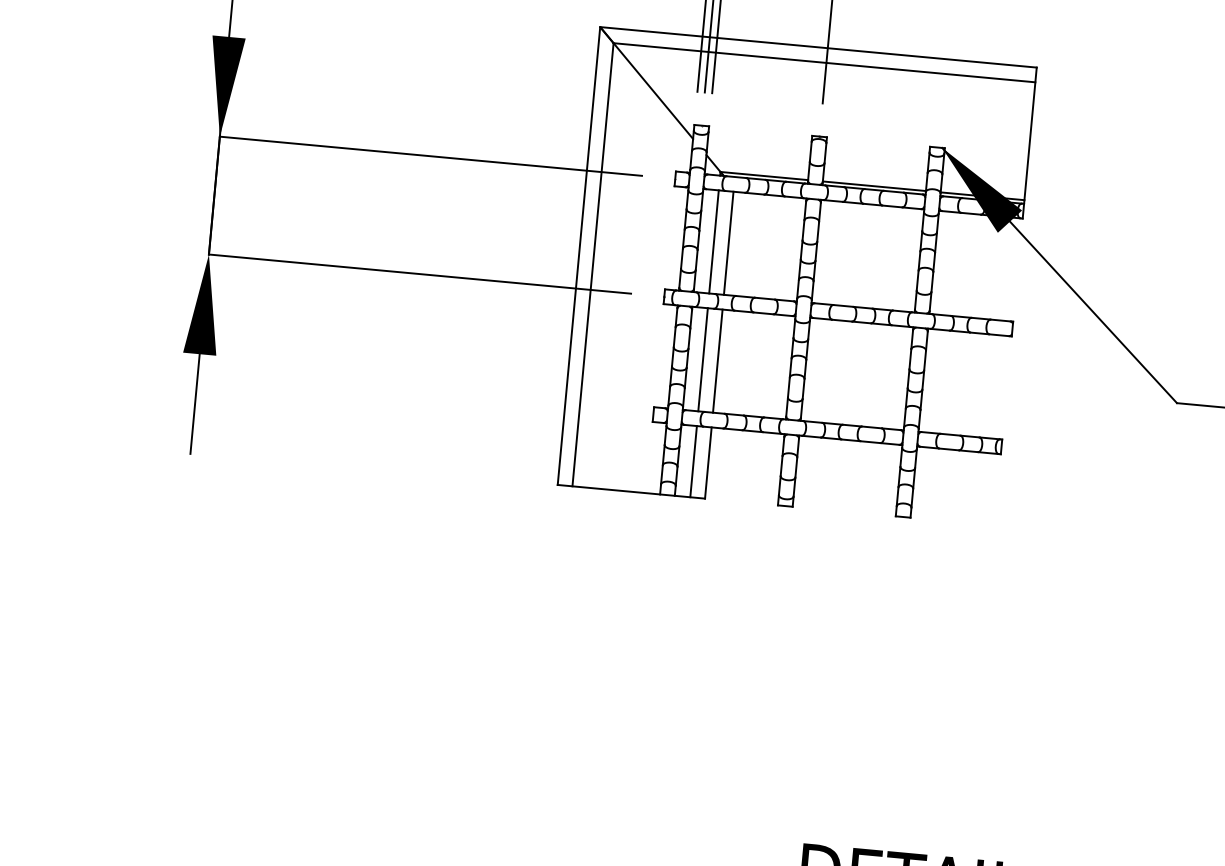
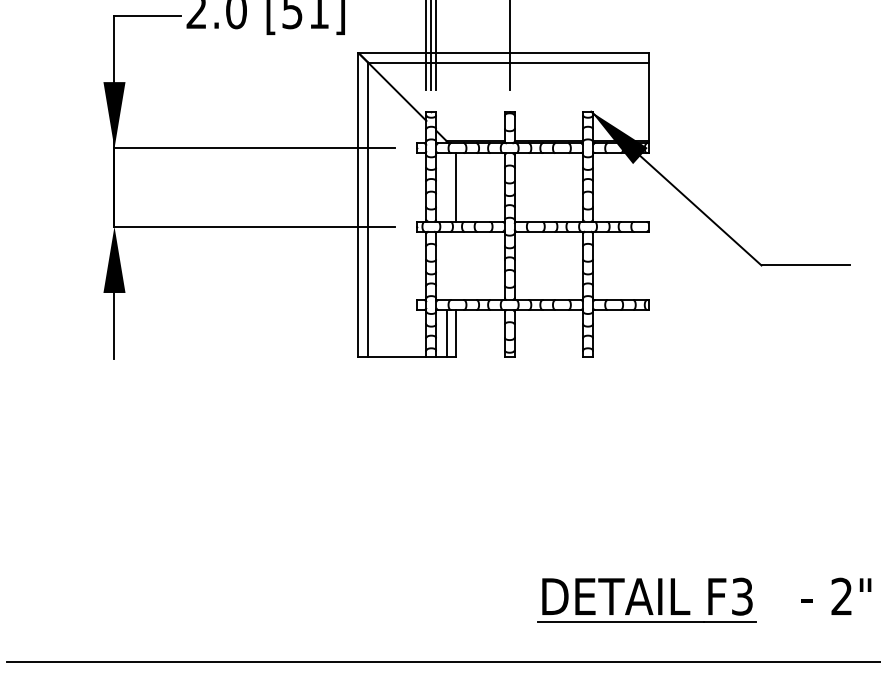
line: (713, 241) -> (446, 187), removed
line: (703, 359) -> (446, 265), removed
line: (718, 360) -> (456, 265), removed

